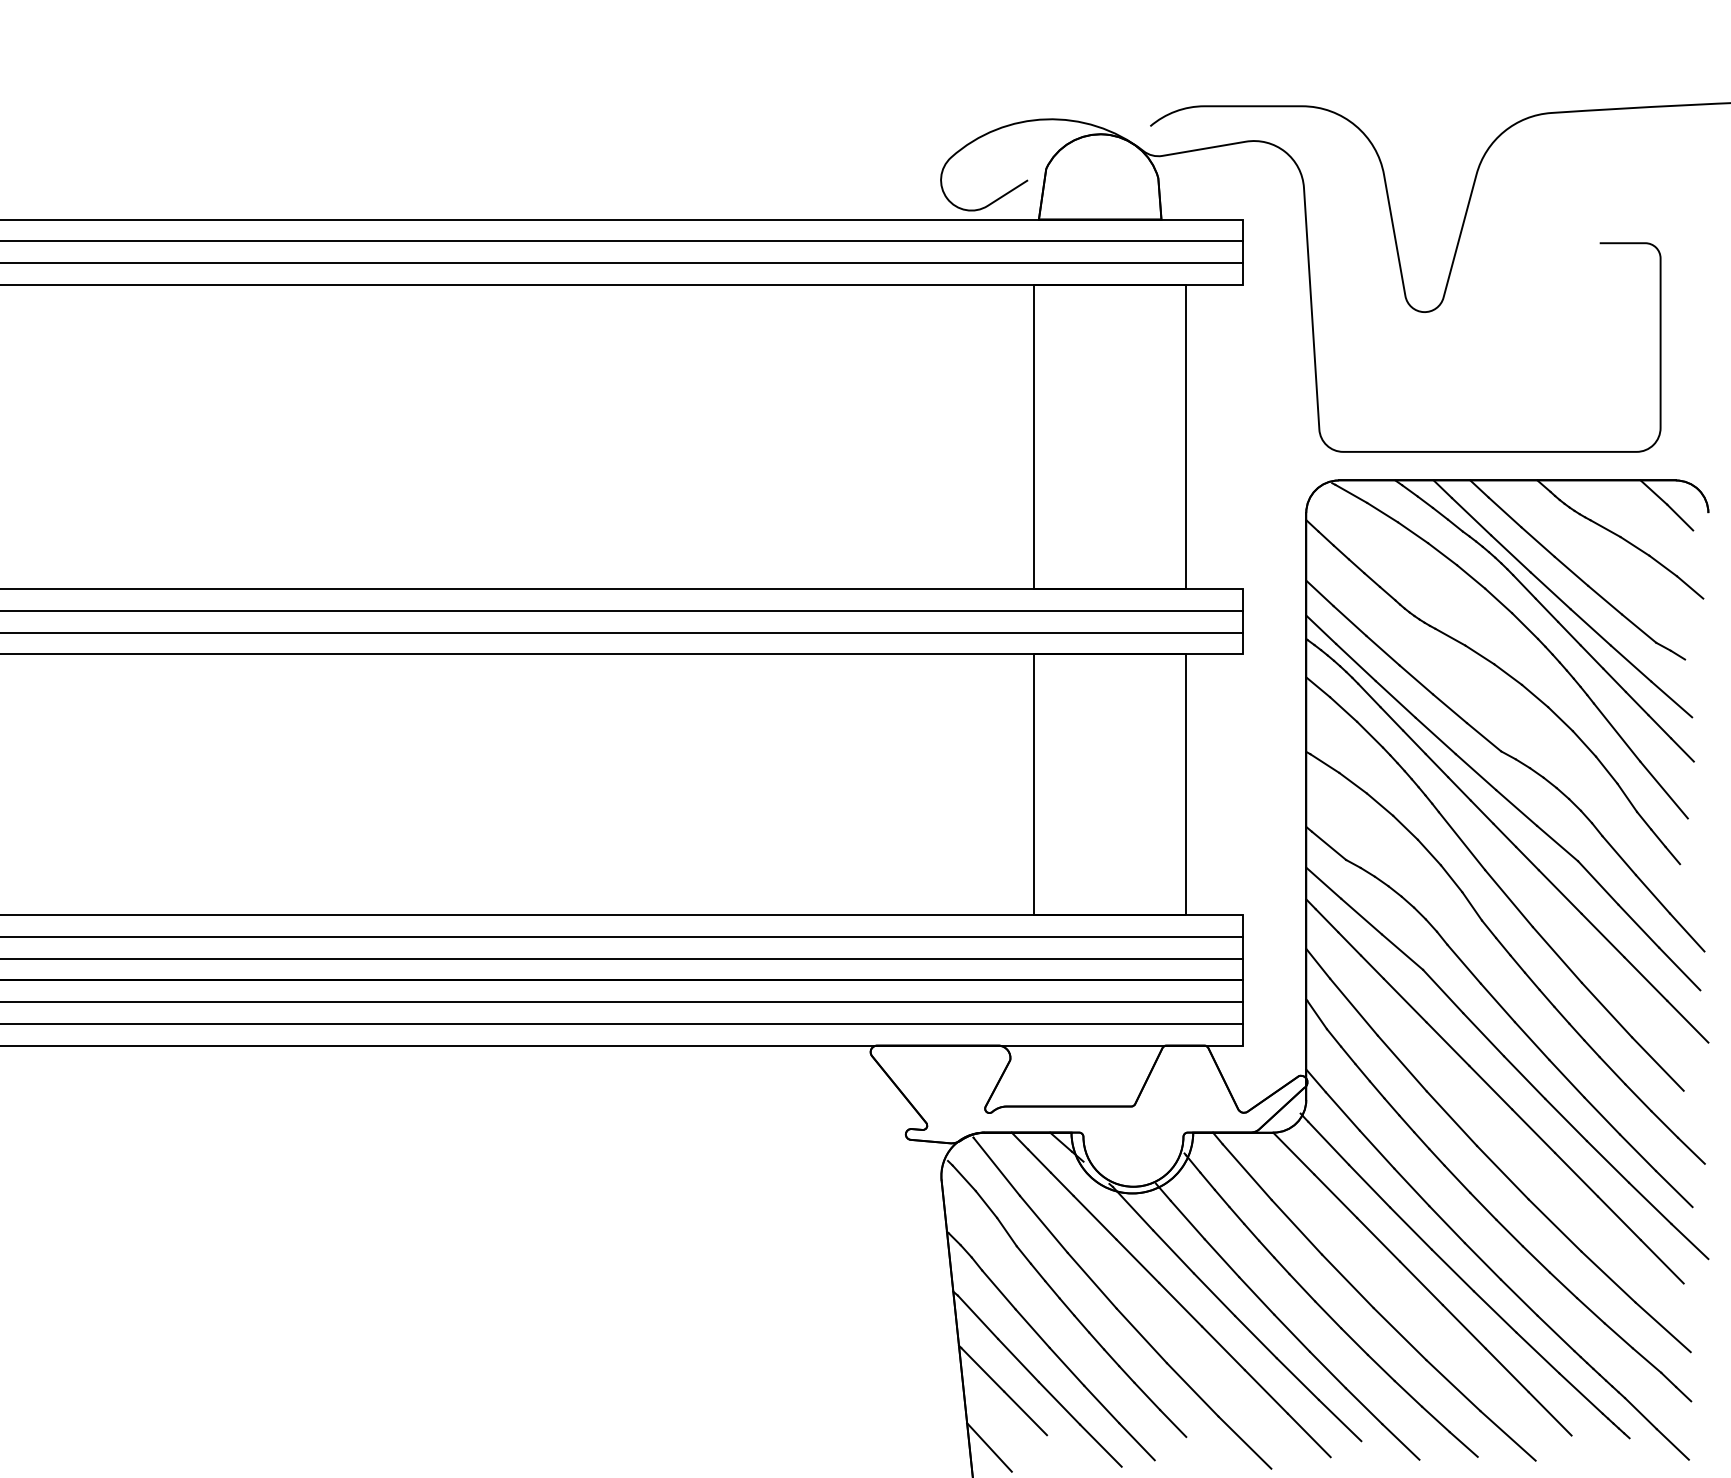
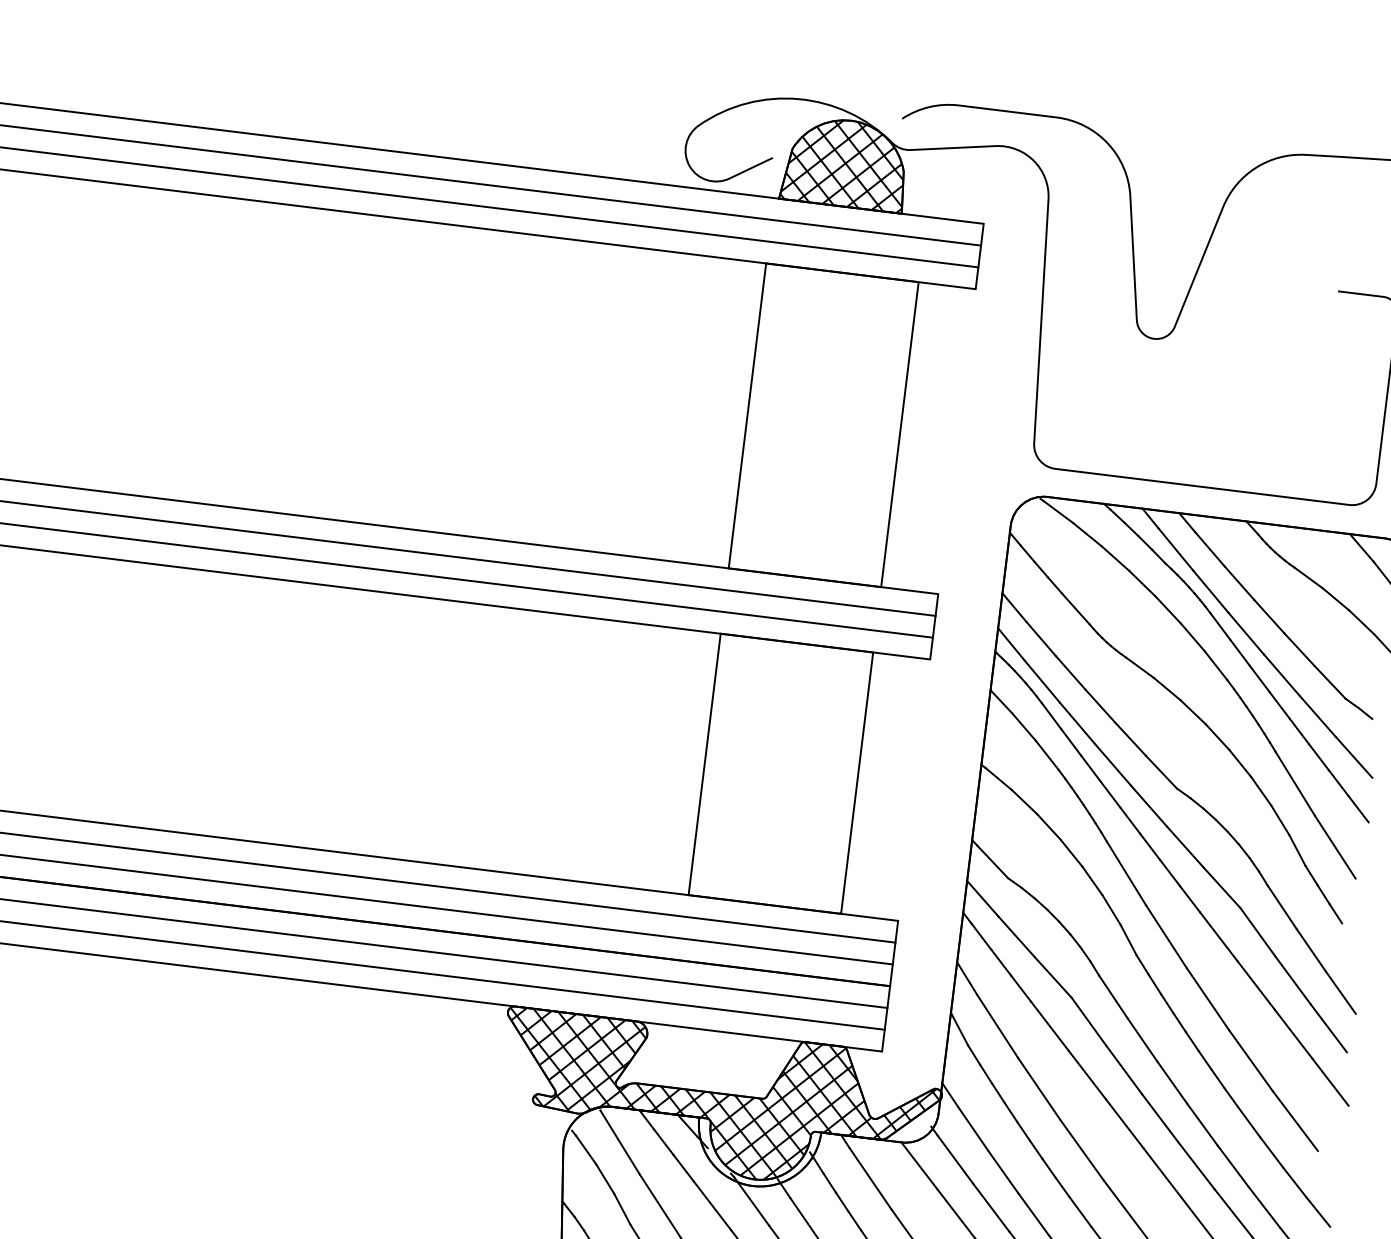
hatch: (1100, 176) -> (846, 163), added
hatch: (1088, 1115) -> (718, 1102), added

